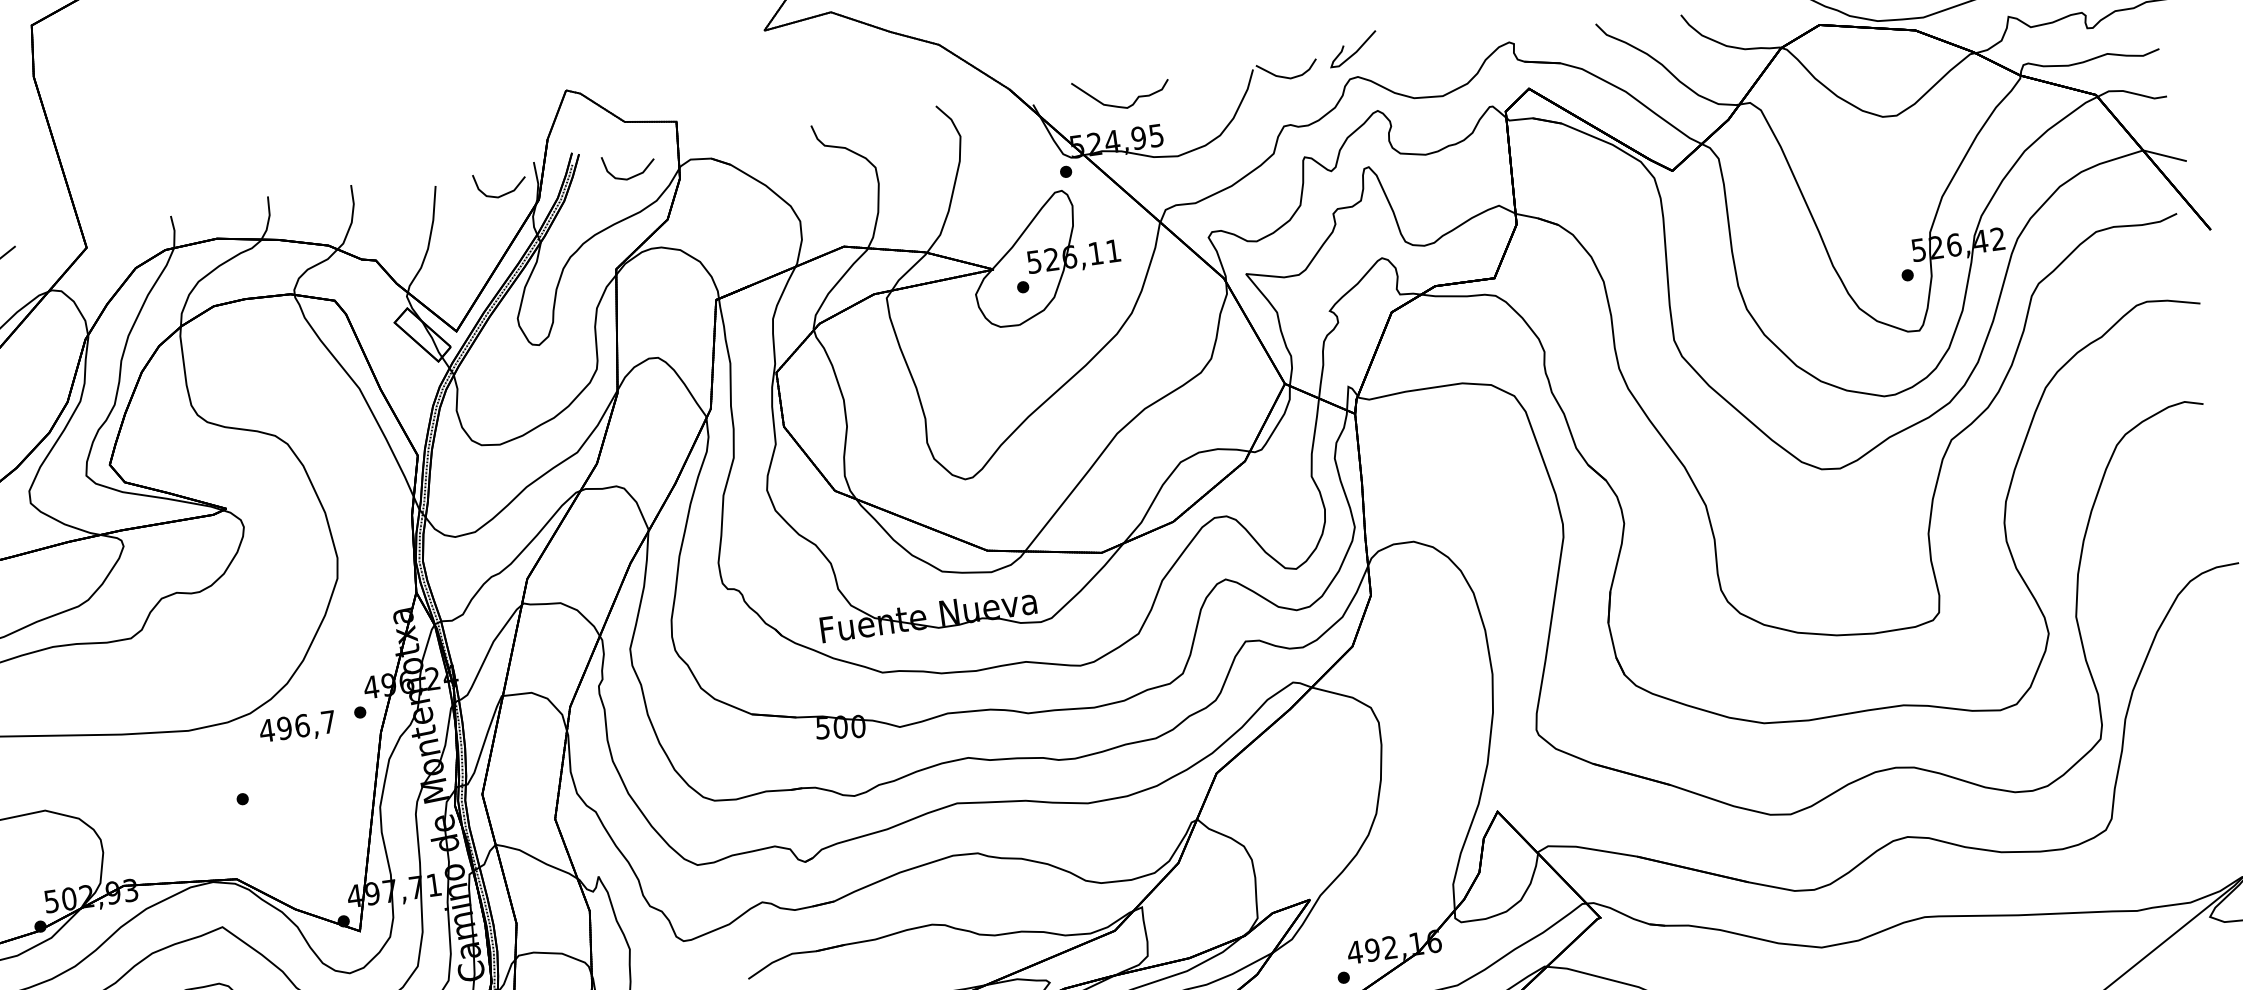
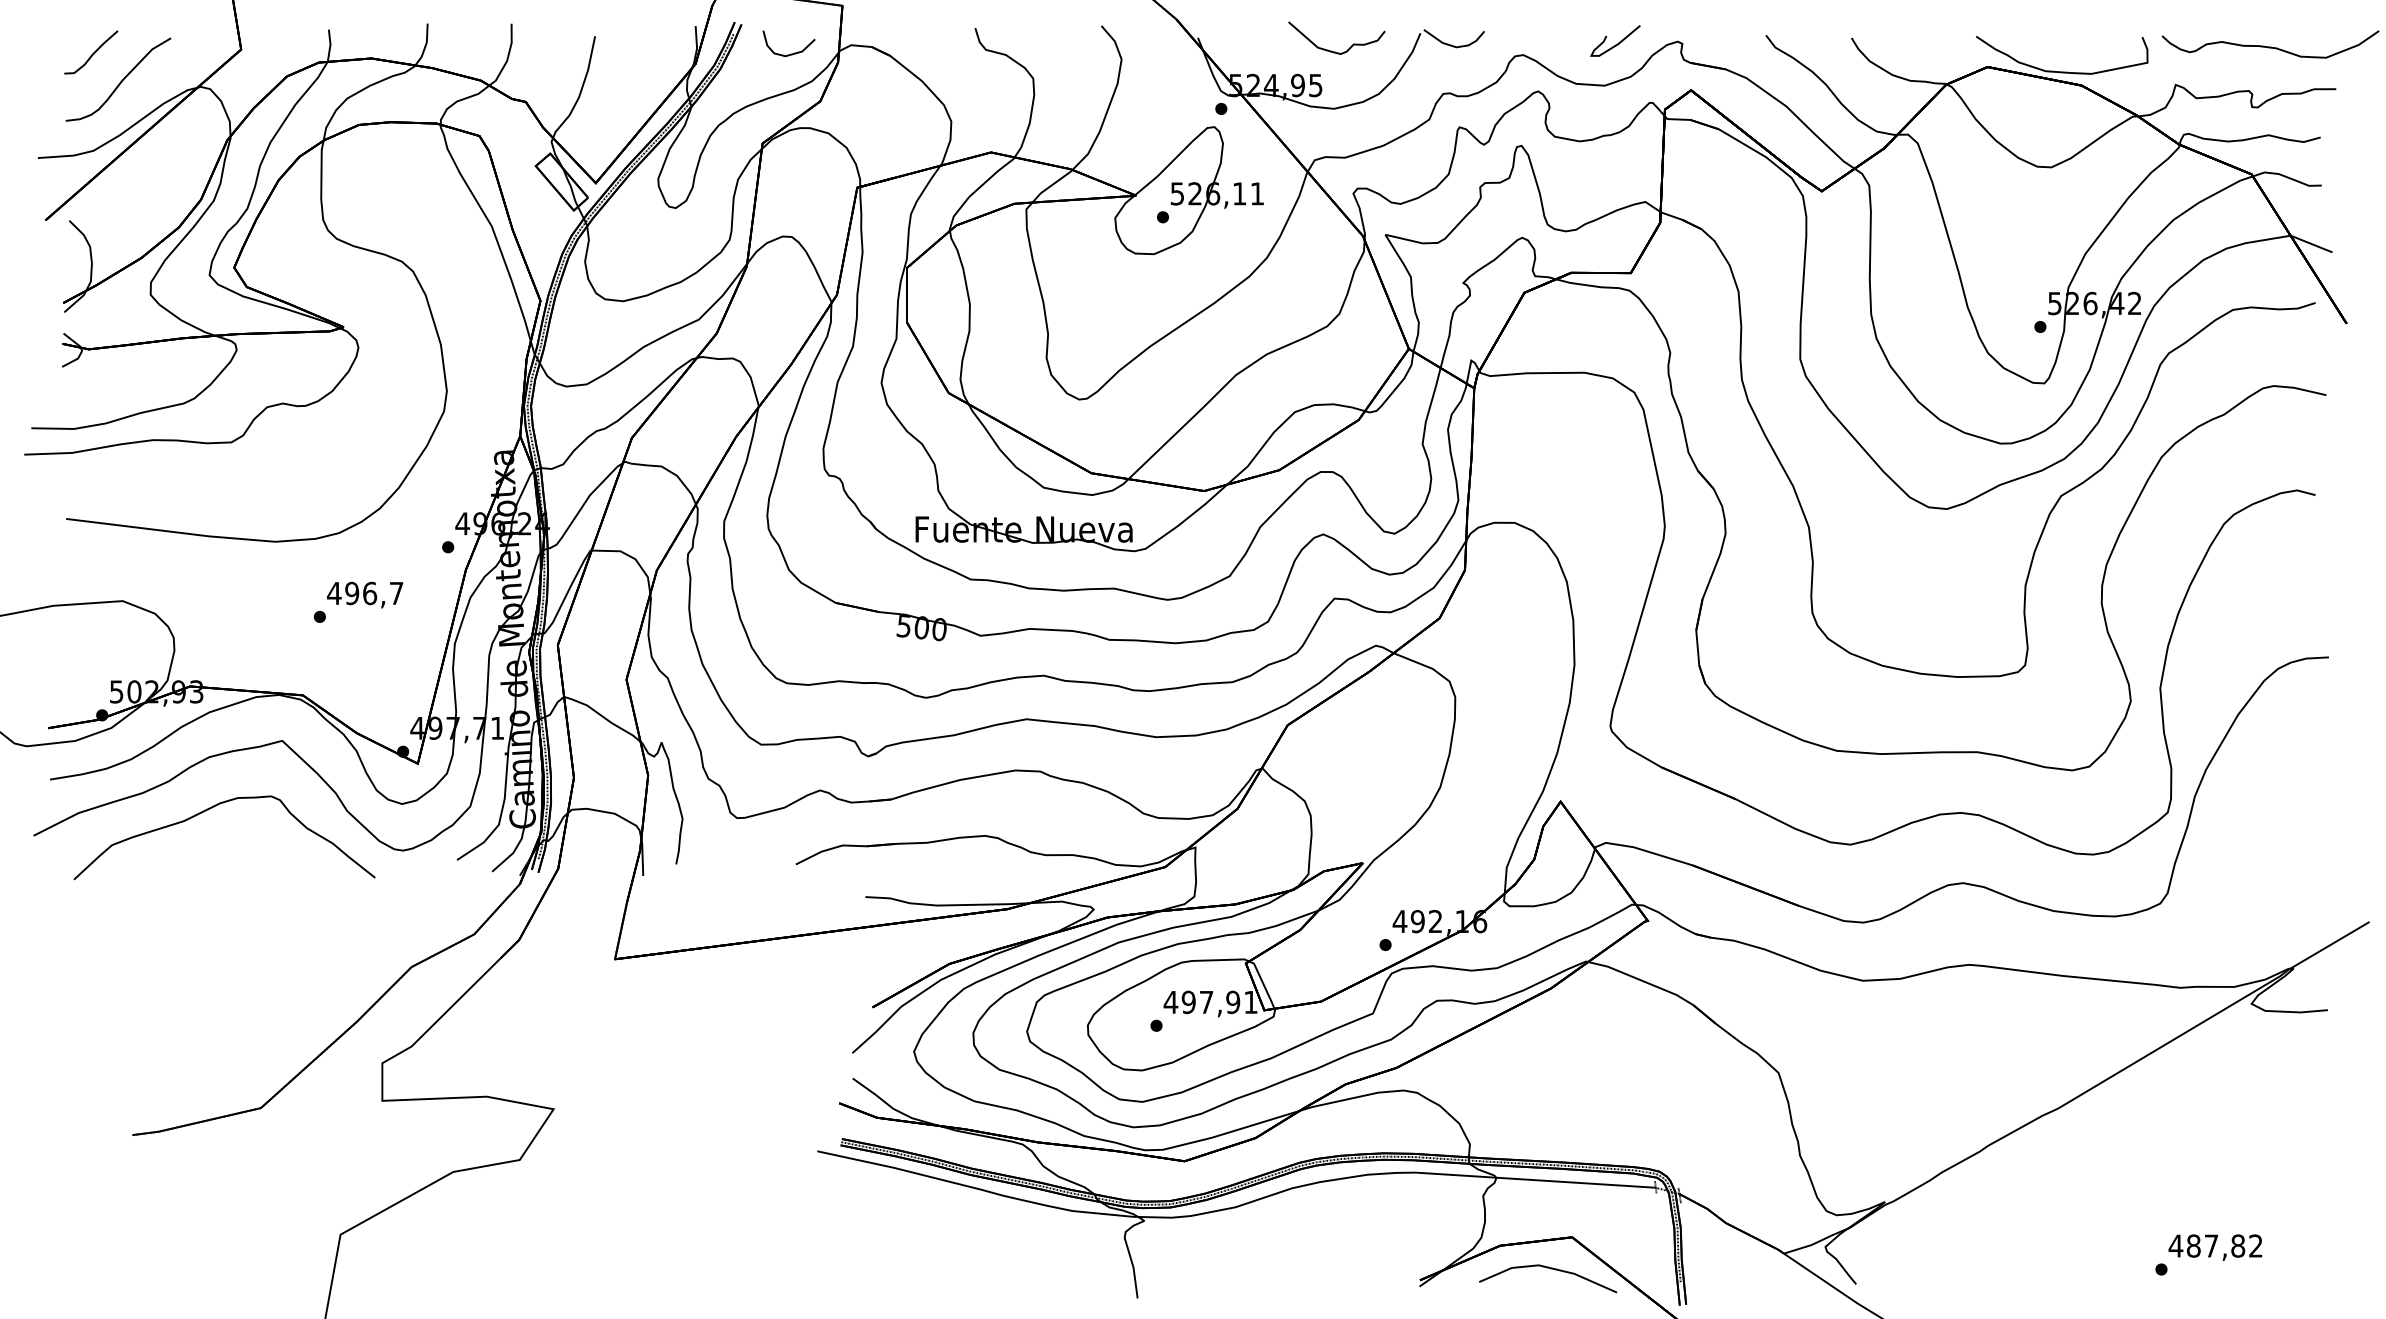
curve: (1356, 50) -> (1618, 42), moved
curve: (1117, 105) -> (1331, 50), moved
part: (502, 194) -> (660, 53), removed
text: (298, 727) -> (365, 594), moved

